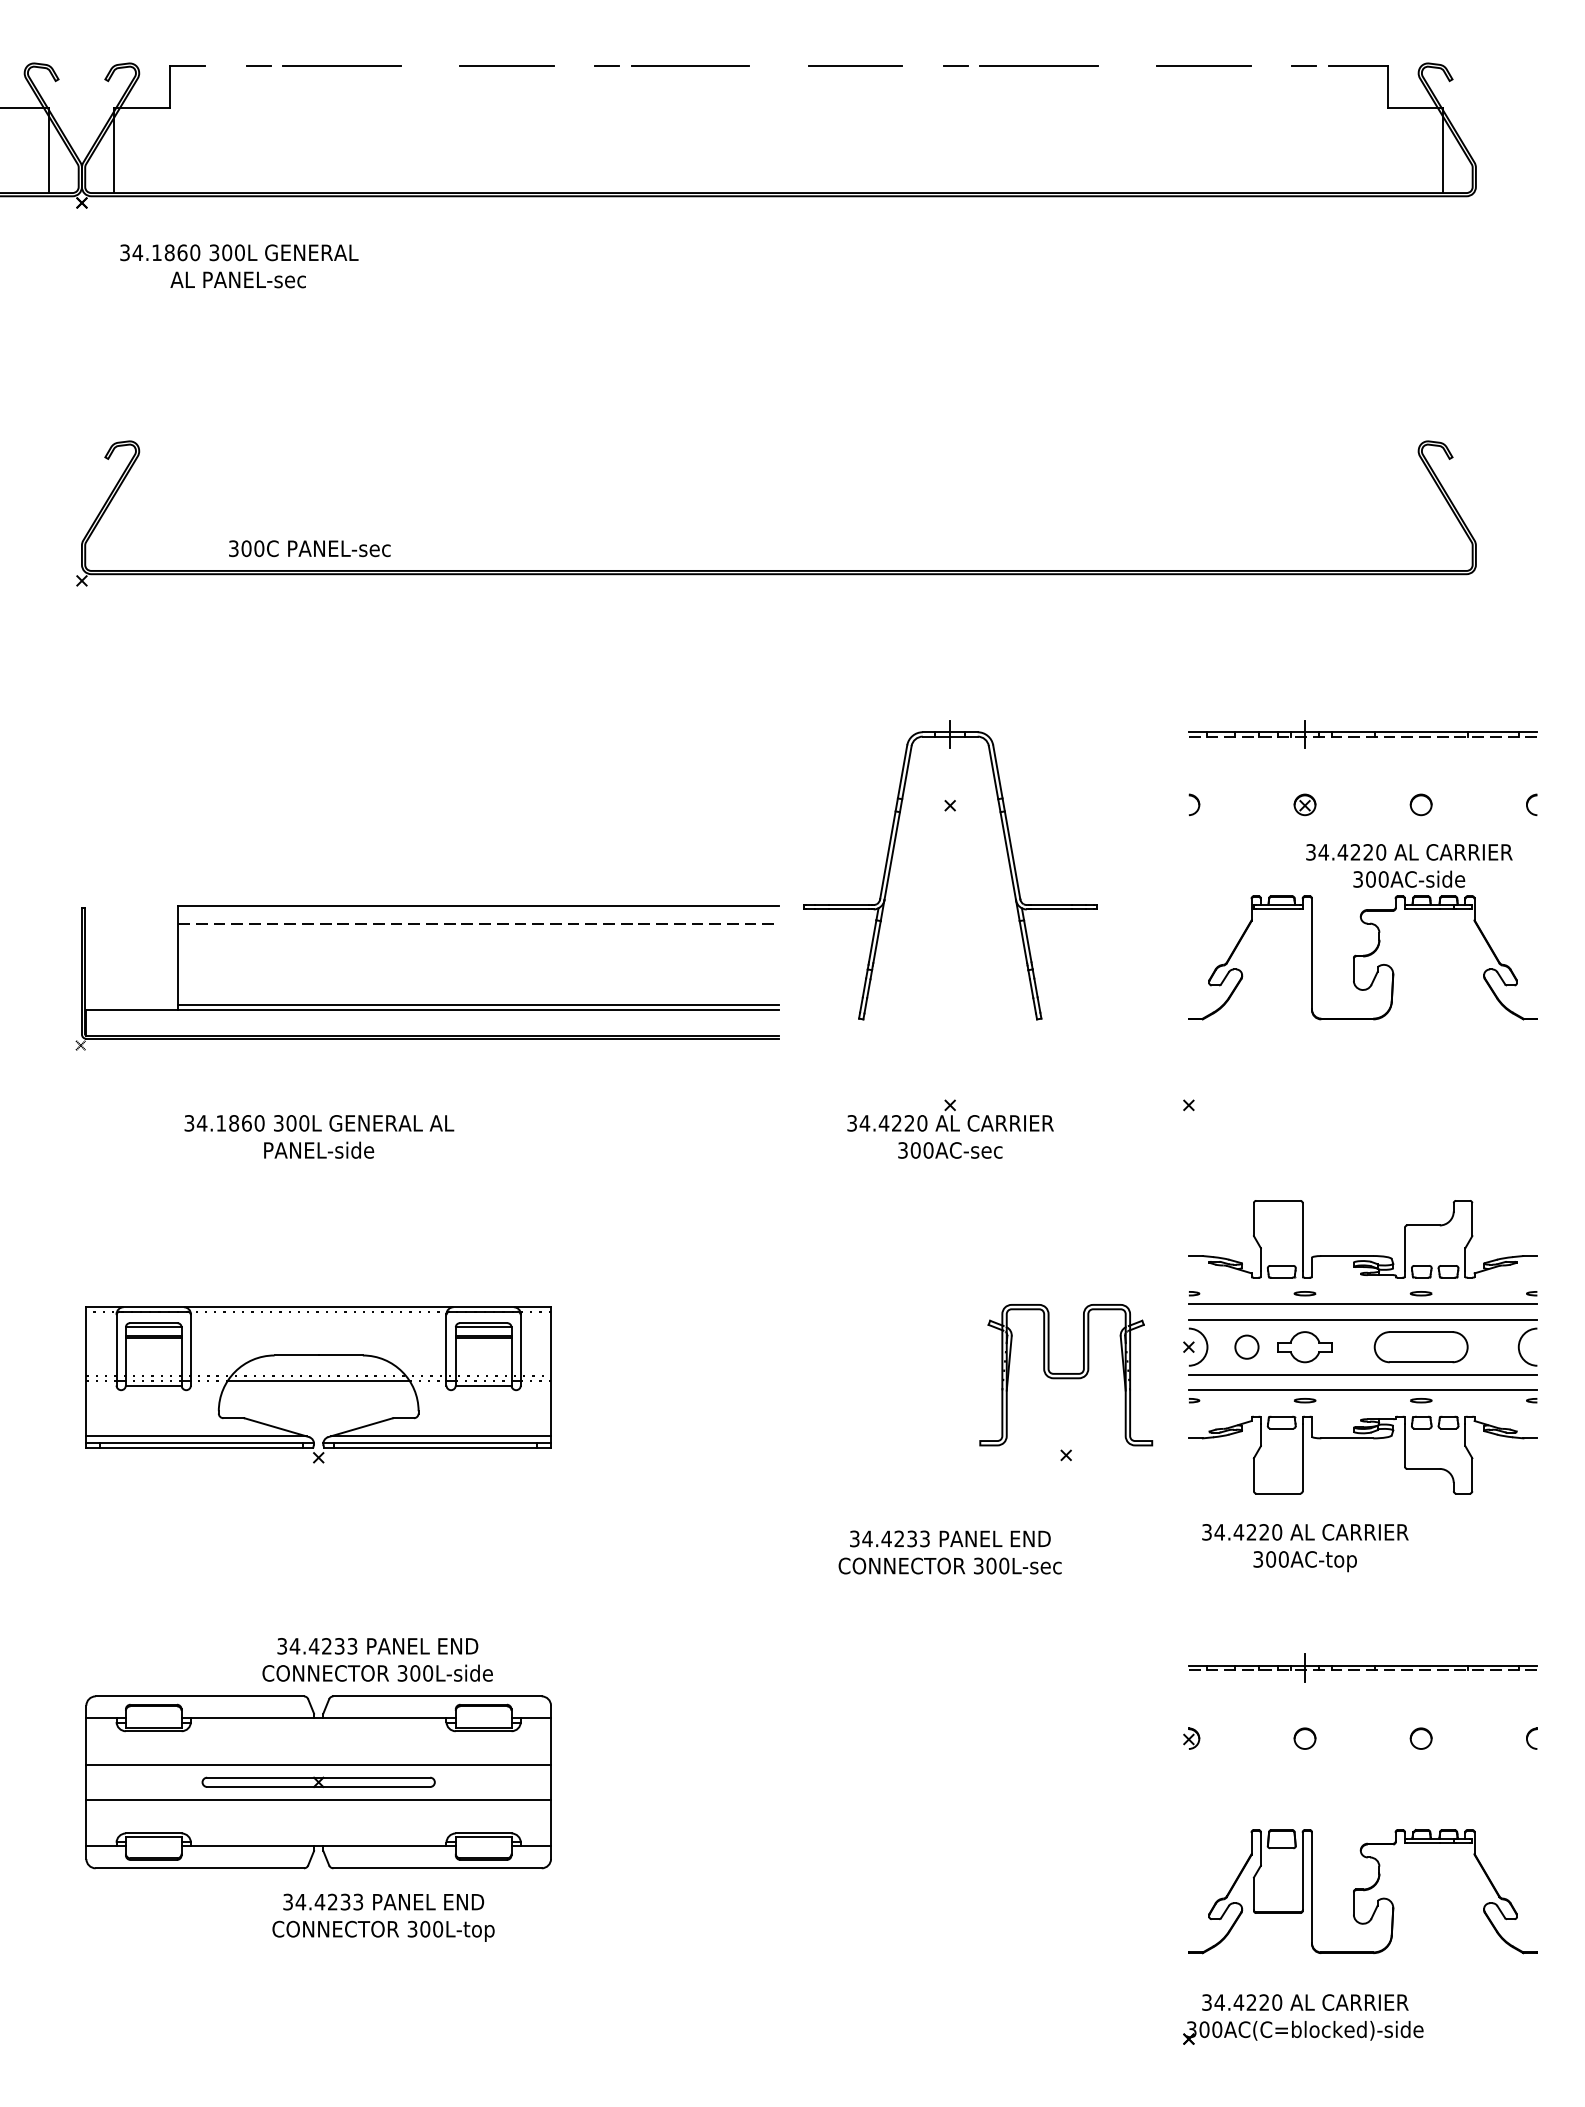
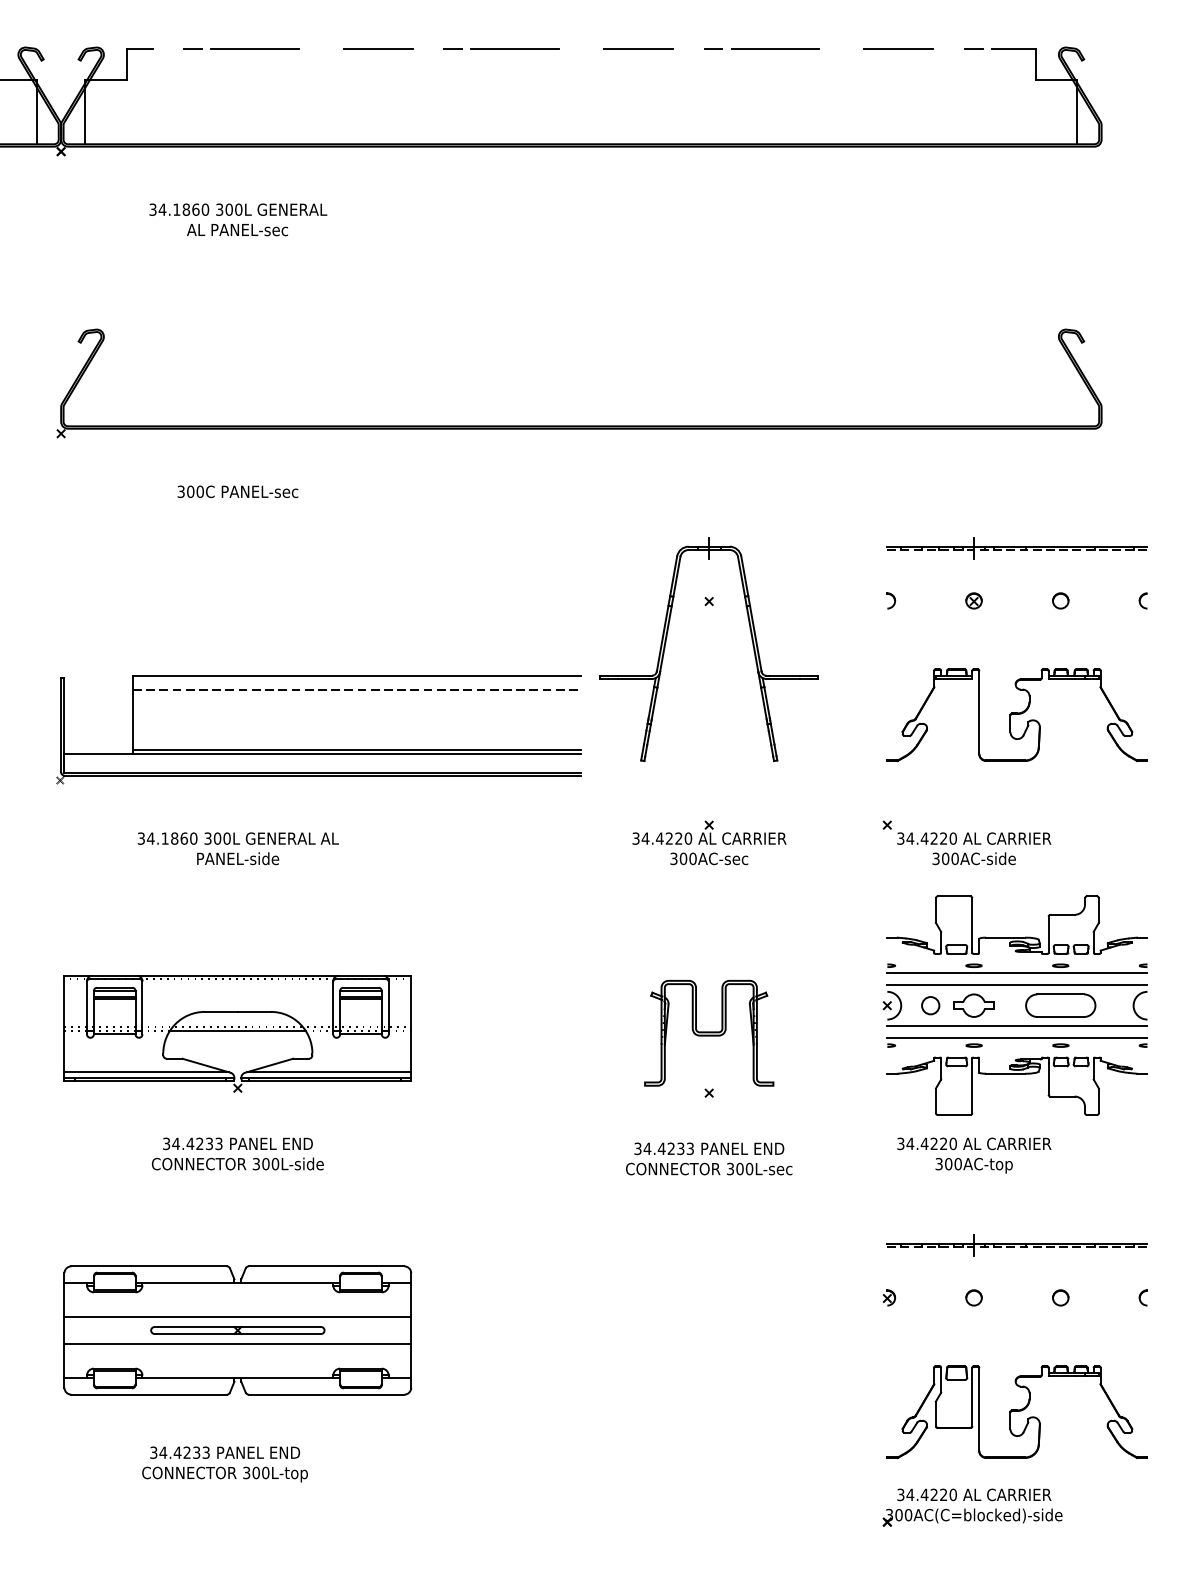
text: (239, 266) -> (238, 219), moved
text: (309, 548) -> (237, 491), moved
text: (1409, 865) -> (974, 848), moved
part: (1066, 1382) -> (709, 1038), moved
text: (377, 1659) -> (237, 1153), moved
text: (383, 1917) -> (225, 1464), moved

